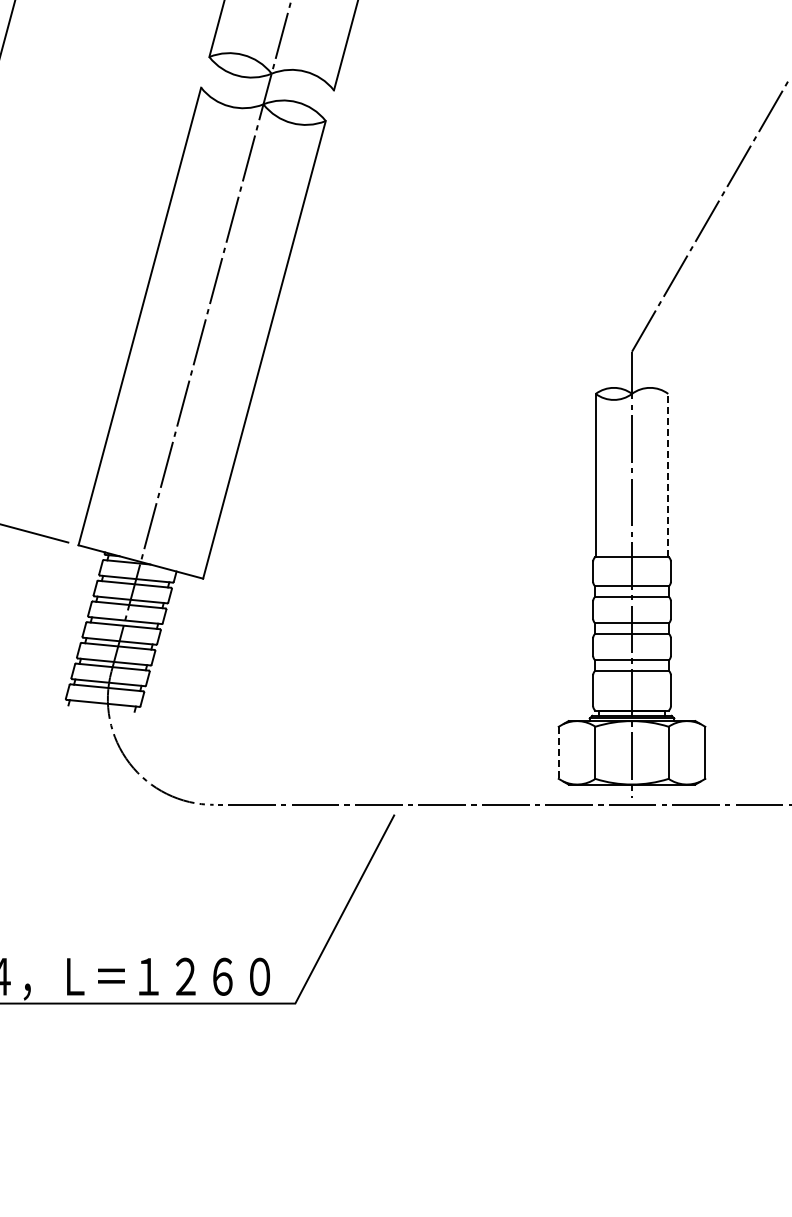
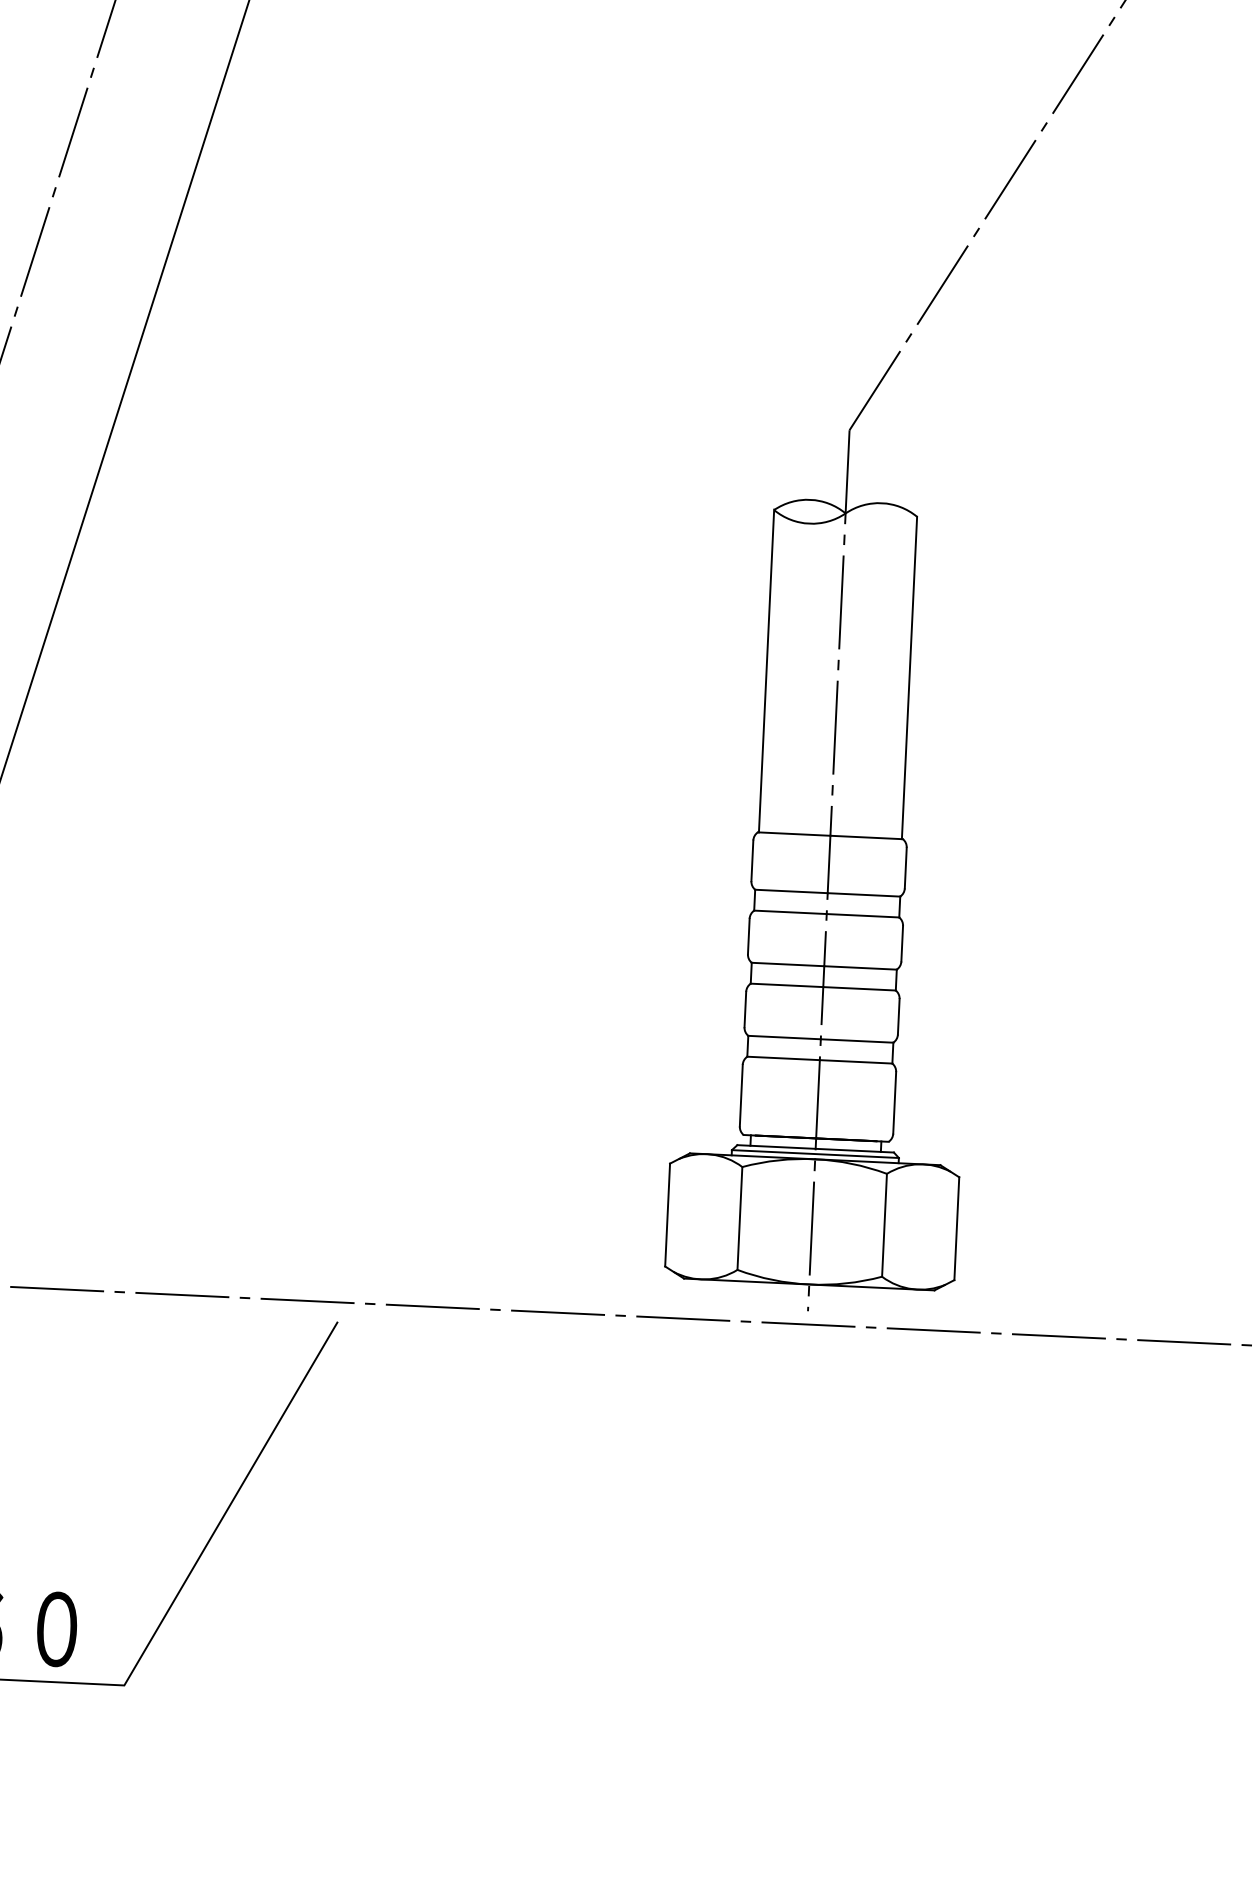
line: (668, 475) -> (910, 677), dashed -> solid
line: (558, 753) -> (667, 1216), dashed -> solid

